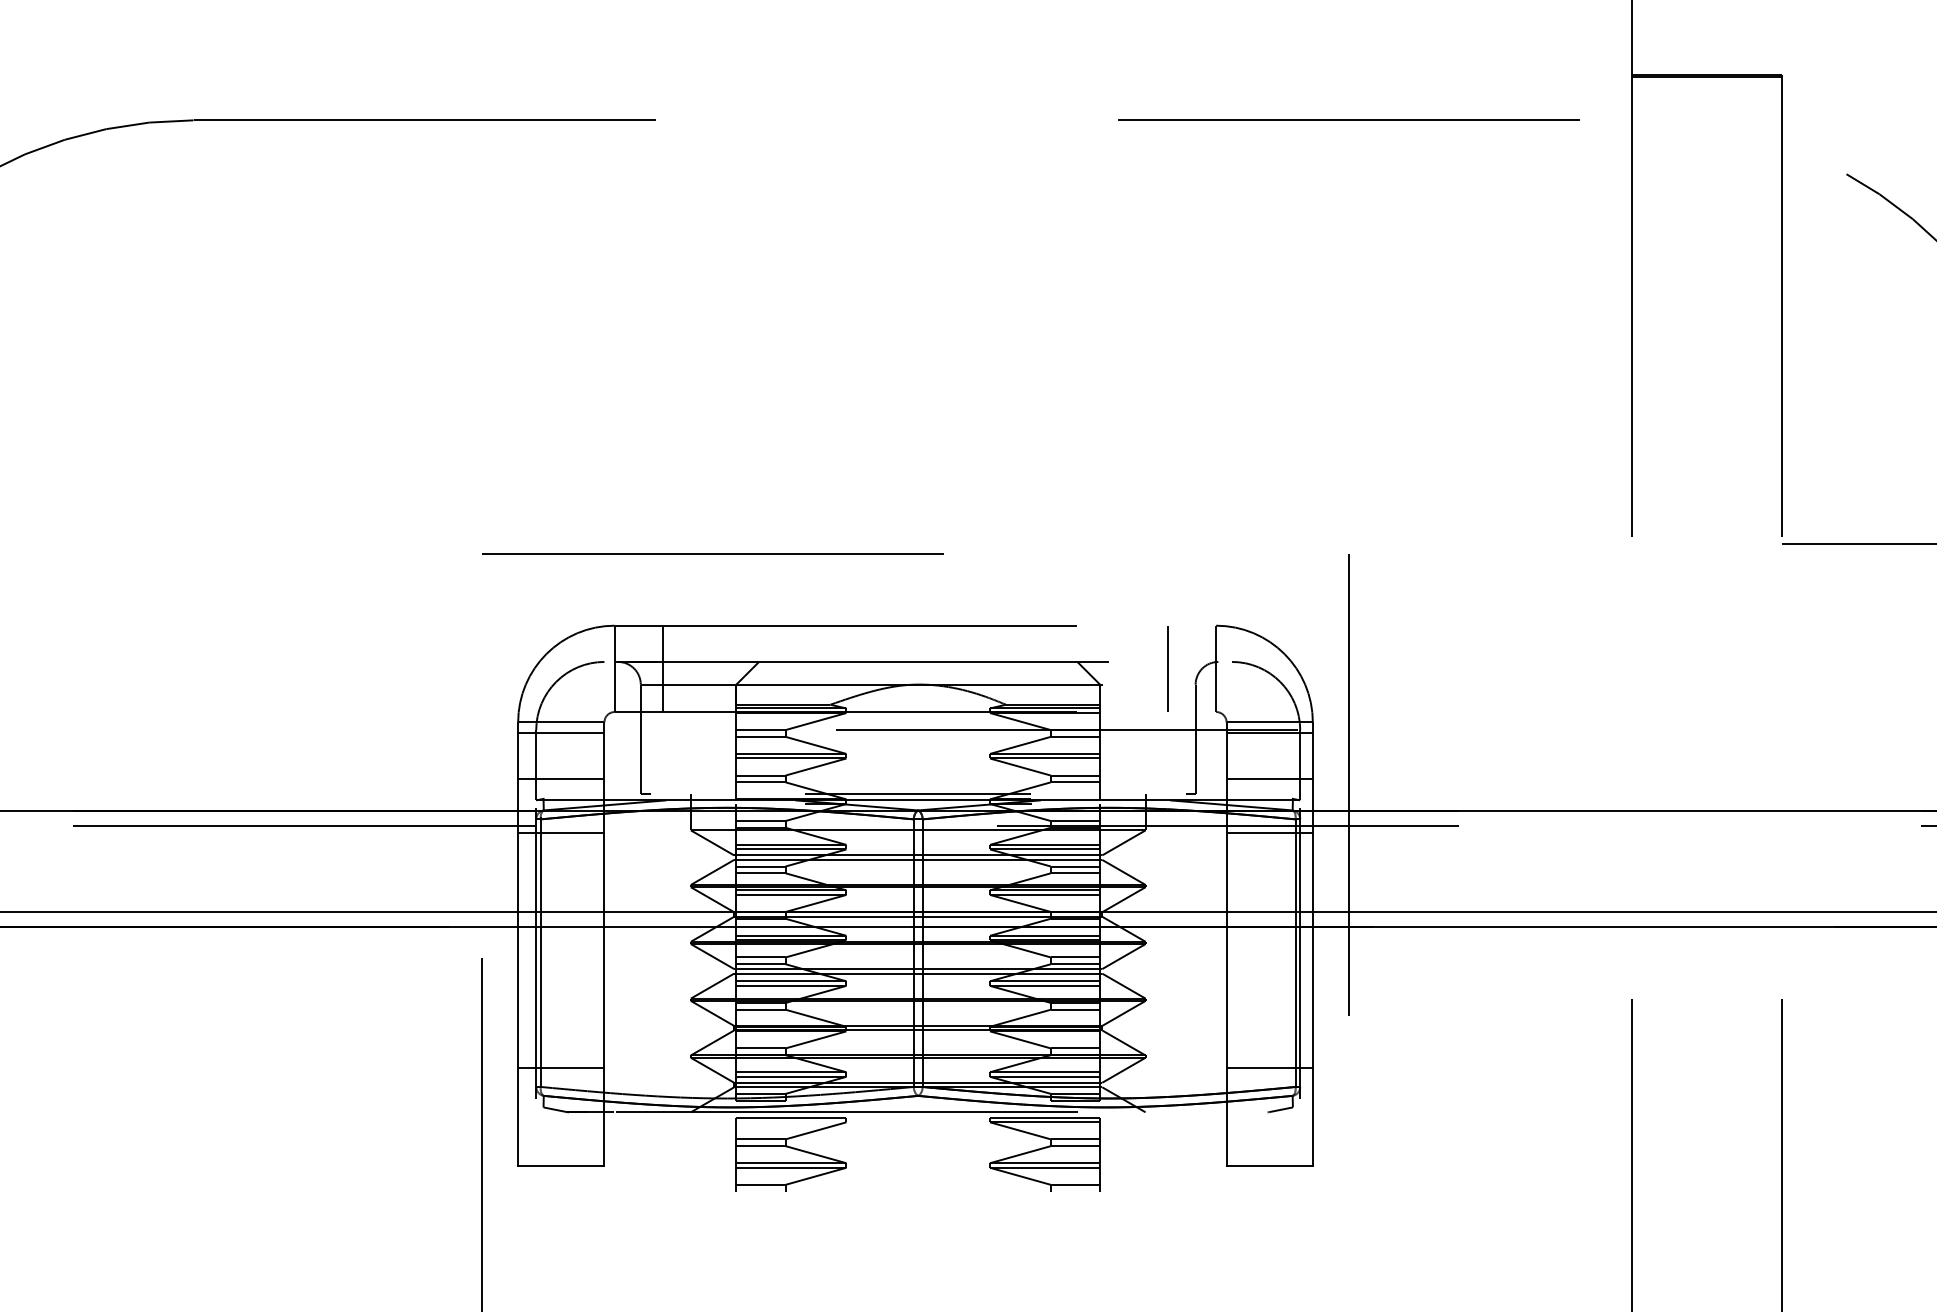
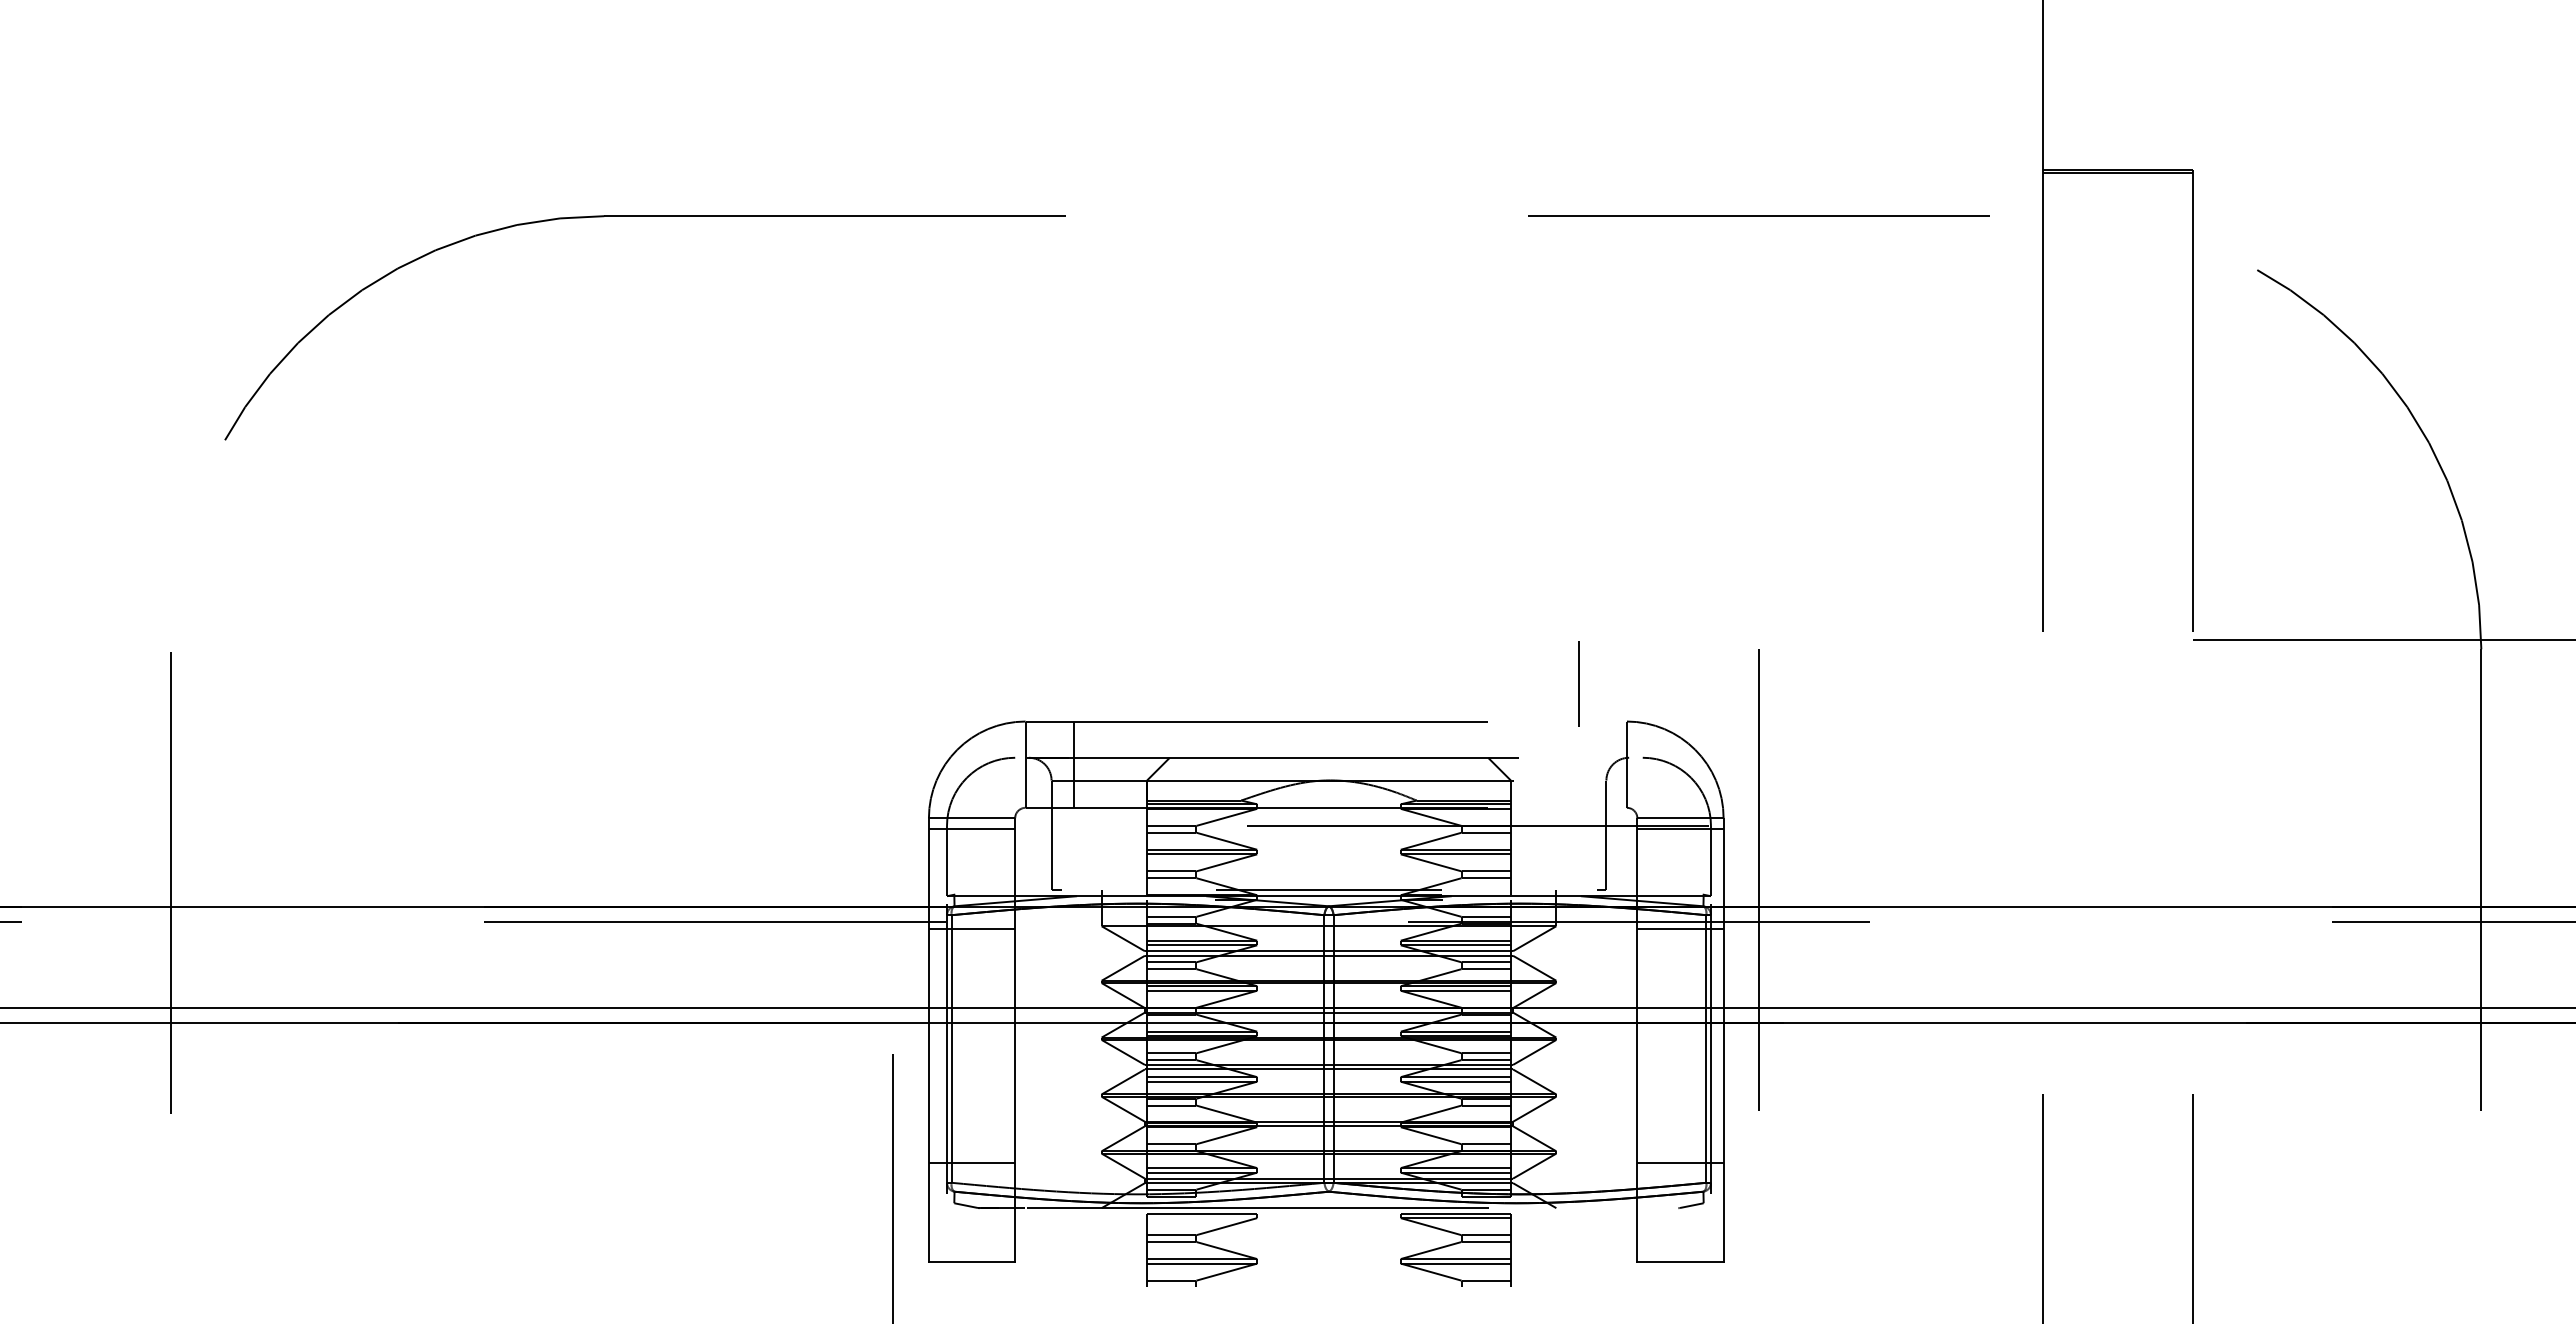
line: (712, 552) -> (1123, 648), removed
line: (1167, 668) -> (1578, 683), moved
line: (560, 779) -> (971, 875), removed
line: (1269, 779) -> (1680, 875), removed

